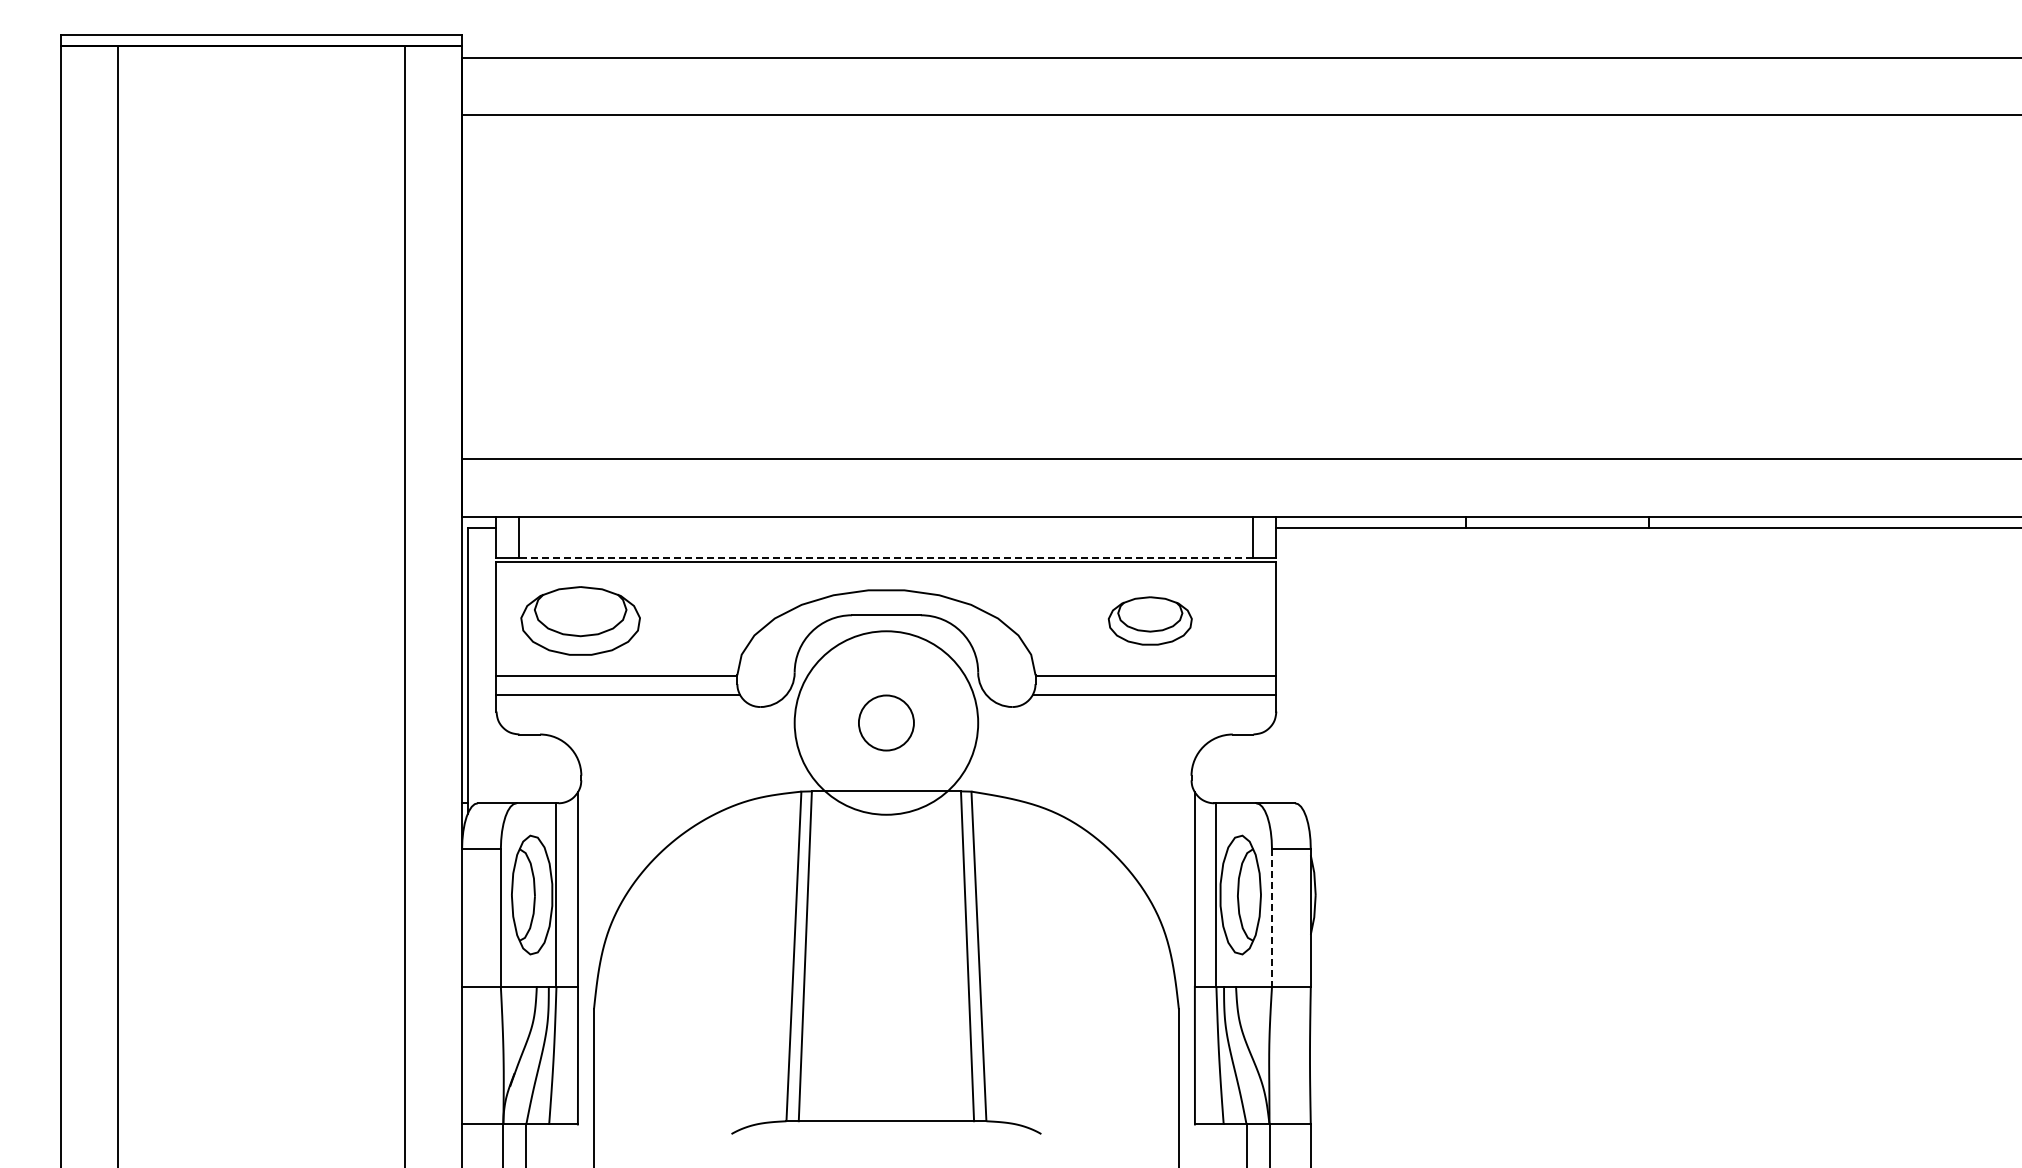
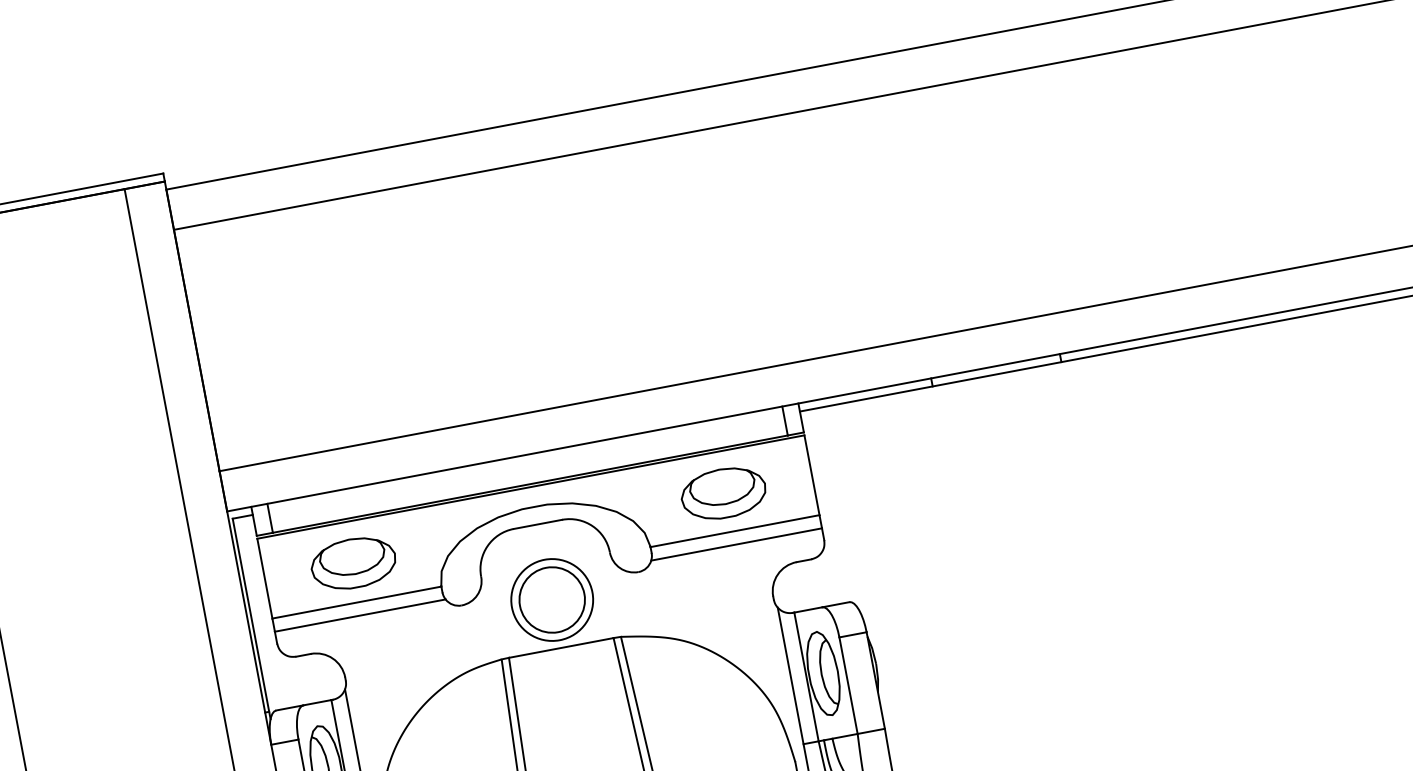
line: (885, 557) -> (529, 484), dashed -> solid
part: (580, 620) -> (353, 563), moved
part: (1150, 620) -> (723, 493), size x1.43
circle: (886, 722) -> (552, 599), size x0.62
circle: (886, 722) -> (552, 599), size x1.67
line: (1271, 918) -> (848, 686), dashed -> solid

